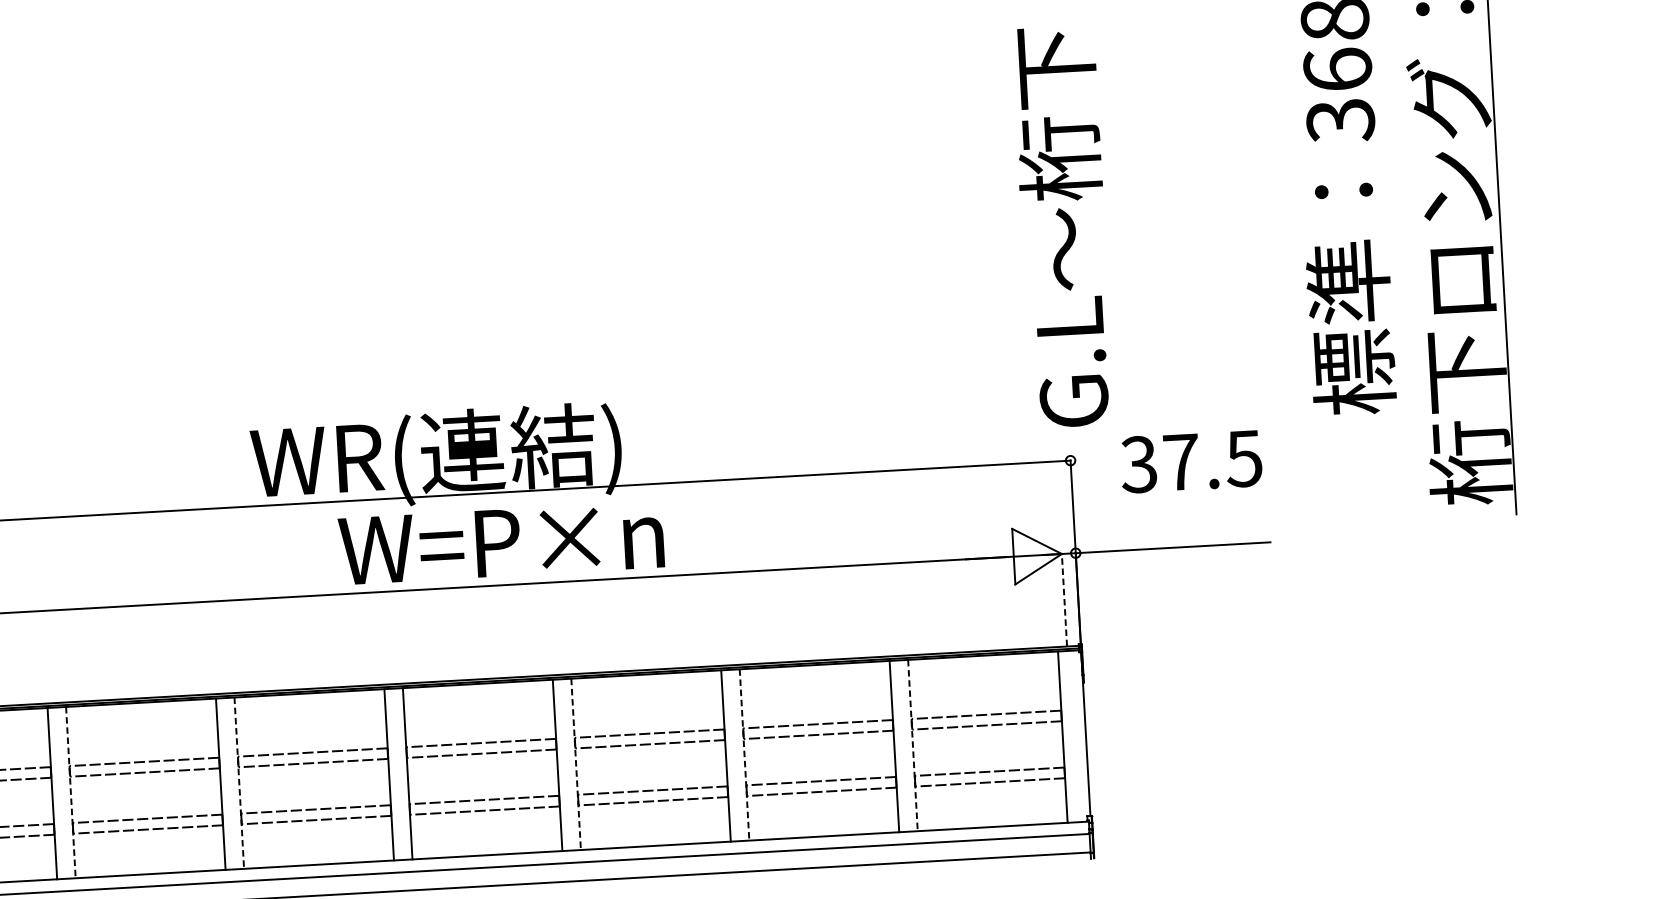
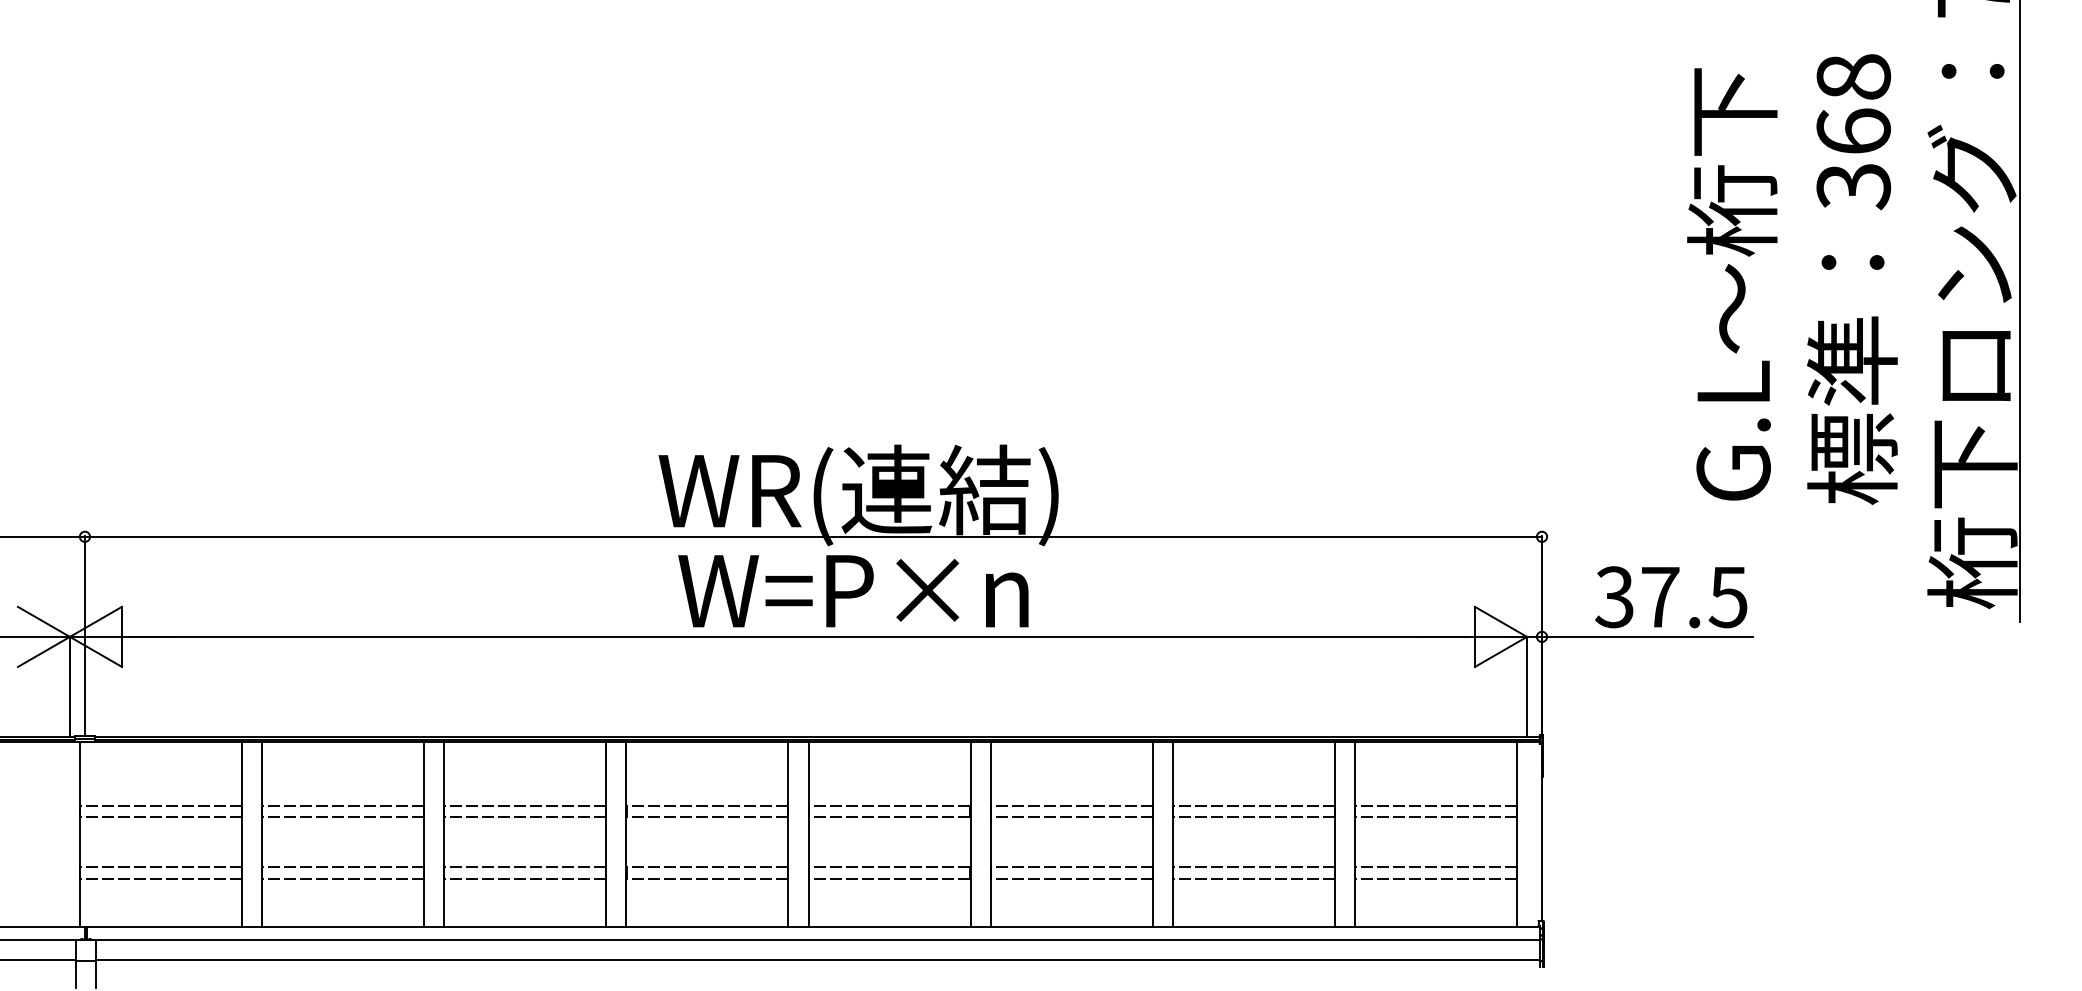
text: (1063, 227) -> (1732, 284), moved
text: (1191, 461) -> (1671, 597), moved
text: (501, 543) -> (853, 591), moved
line: (1064, 599) -> (1527, 686), dashed -> solid
line: (912, 745) -> (1354, 834), dashed -> solid
line: (744, 755) -> (1172, 834), dashed -> solid
line: (576, 764) -> (990, 834), dashed -> solid
line: (239, 783) -> (626, 834), dashed -> solid
line: (71, 792) -> (444, 834), dashed -> solid

